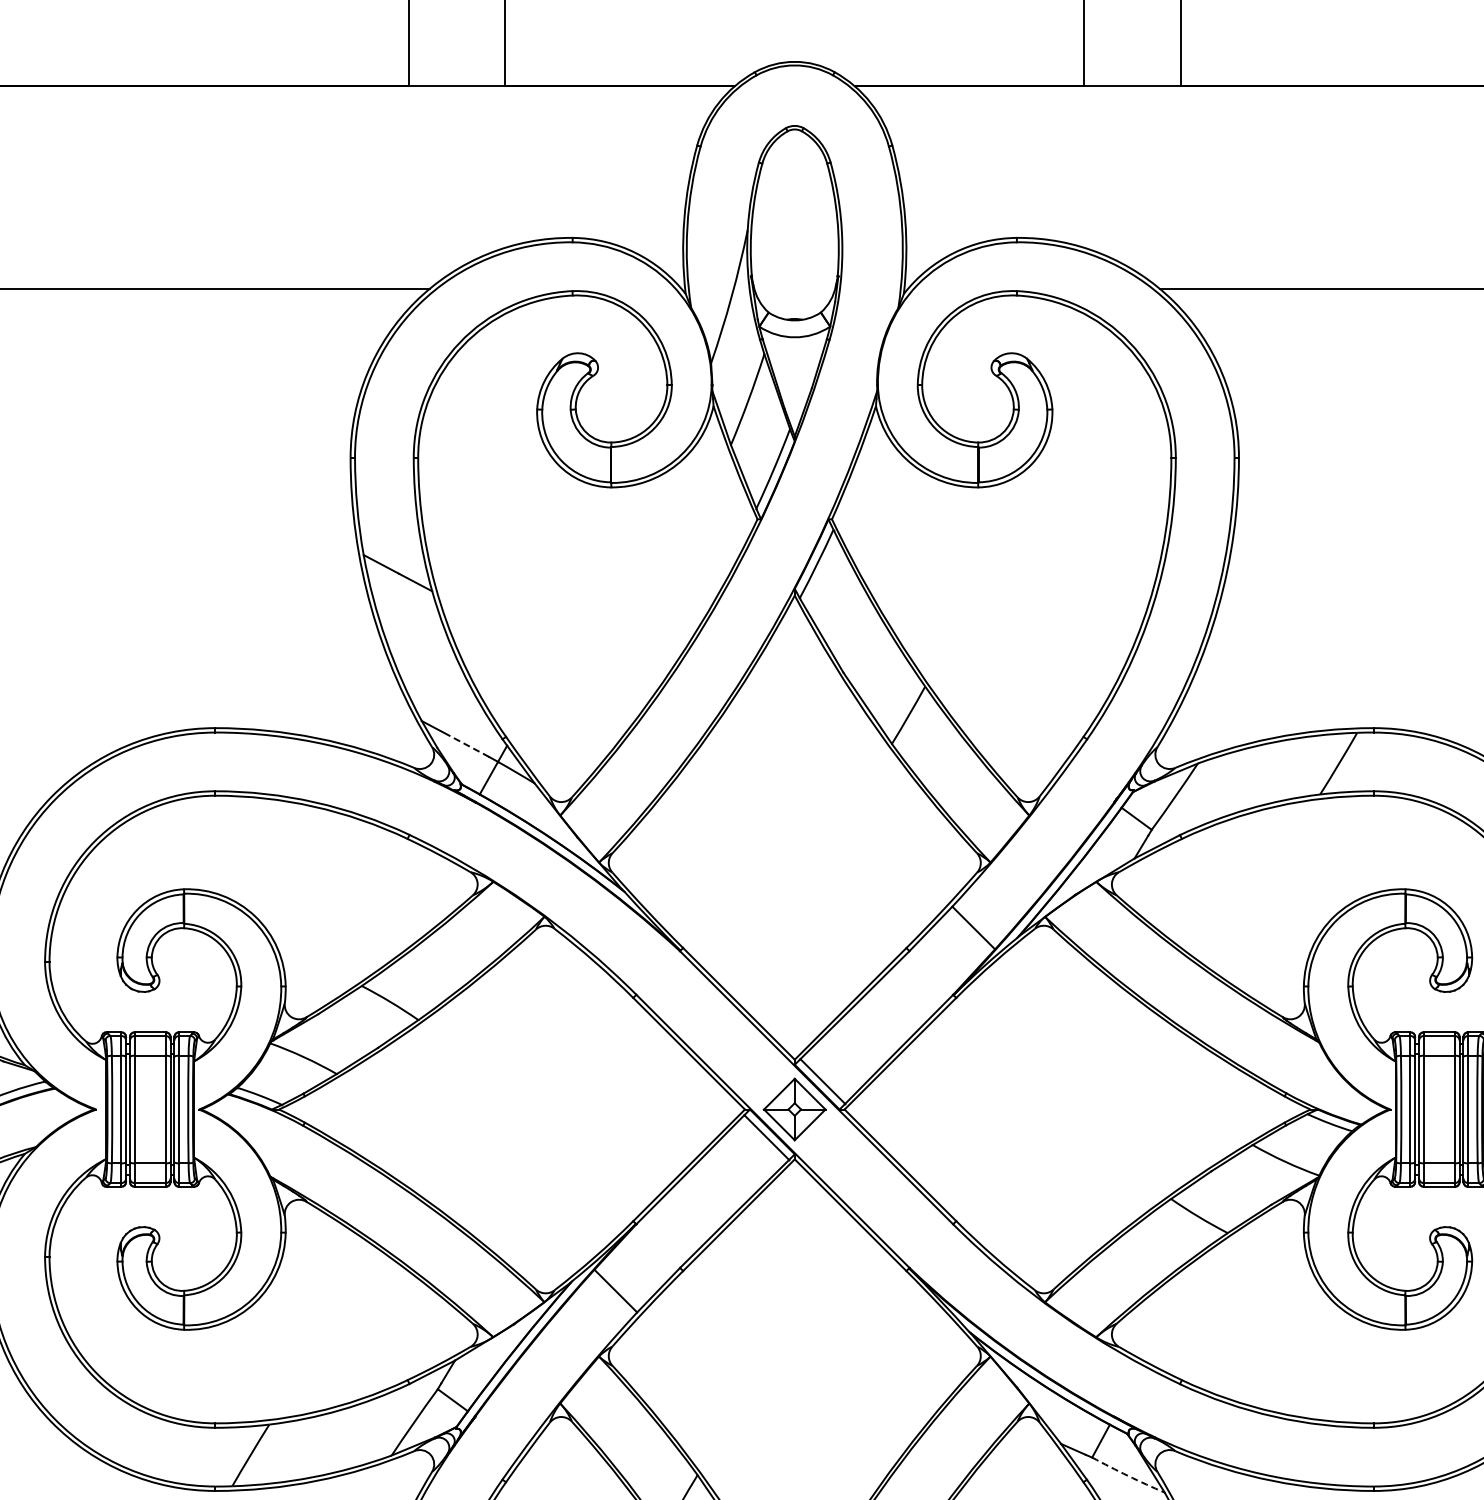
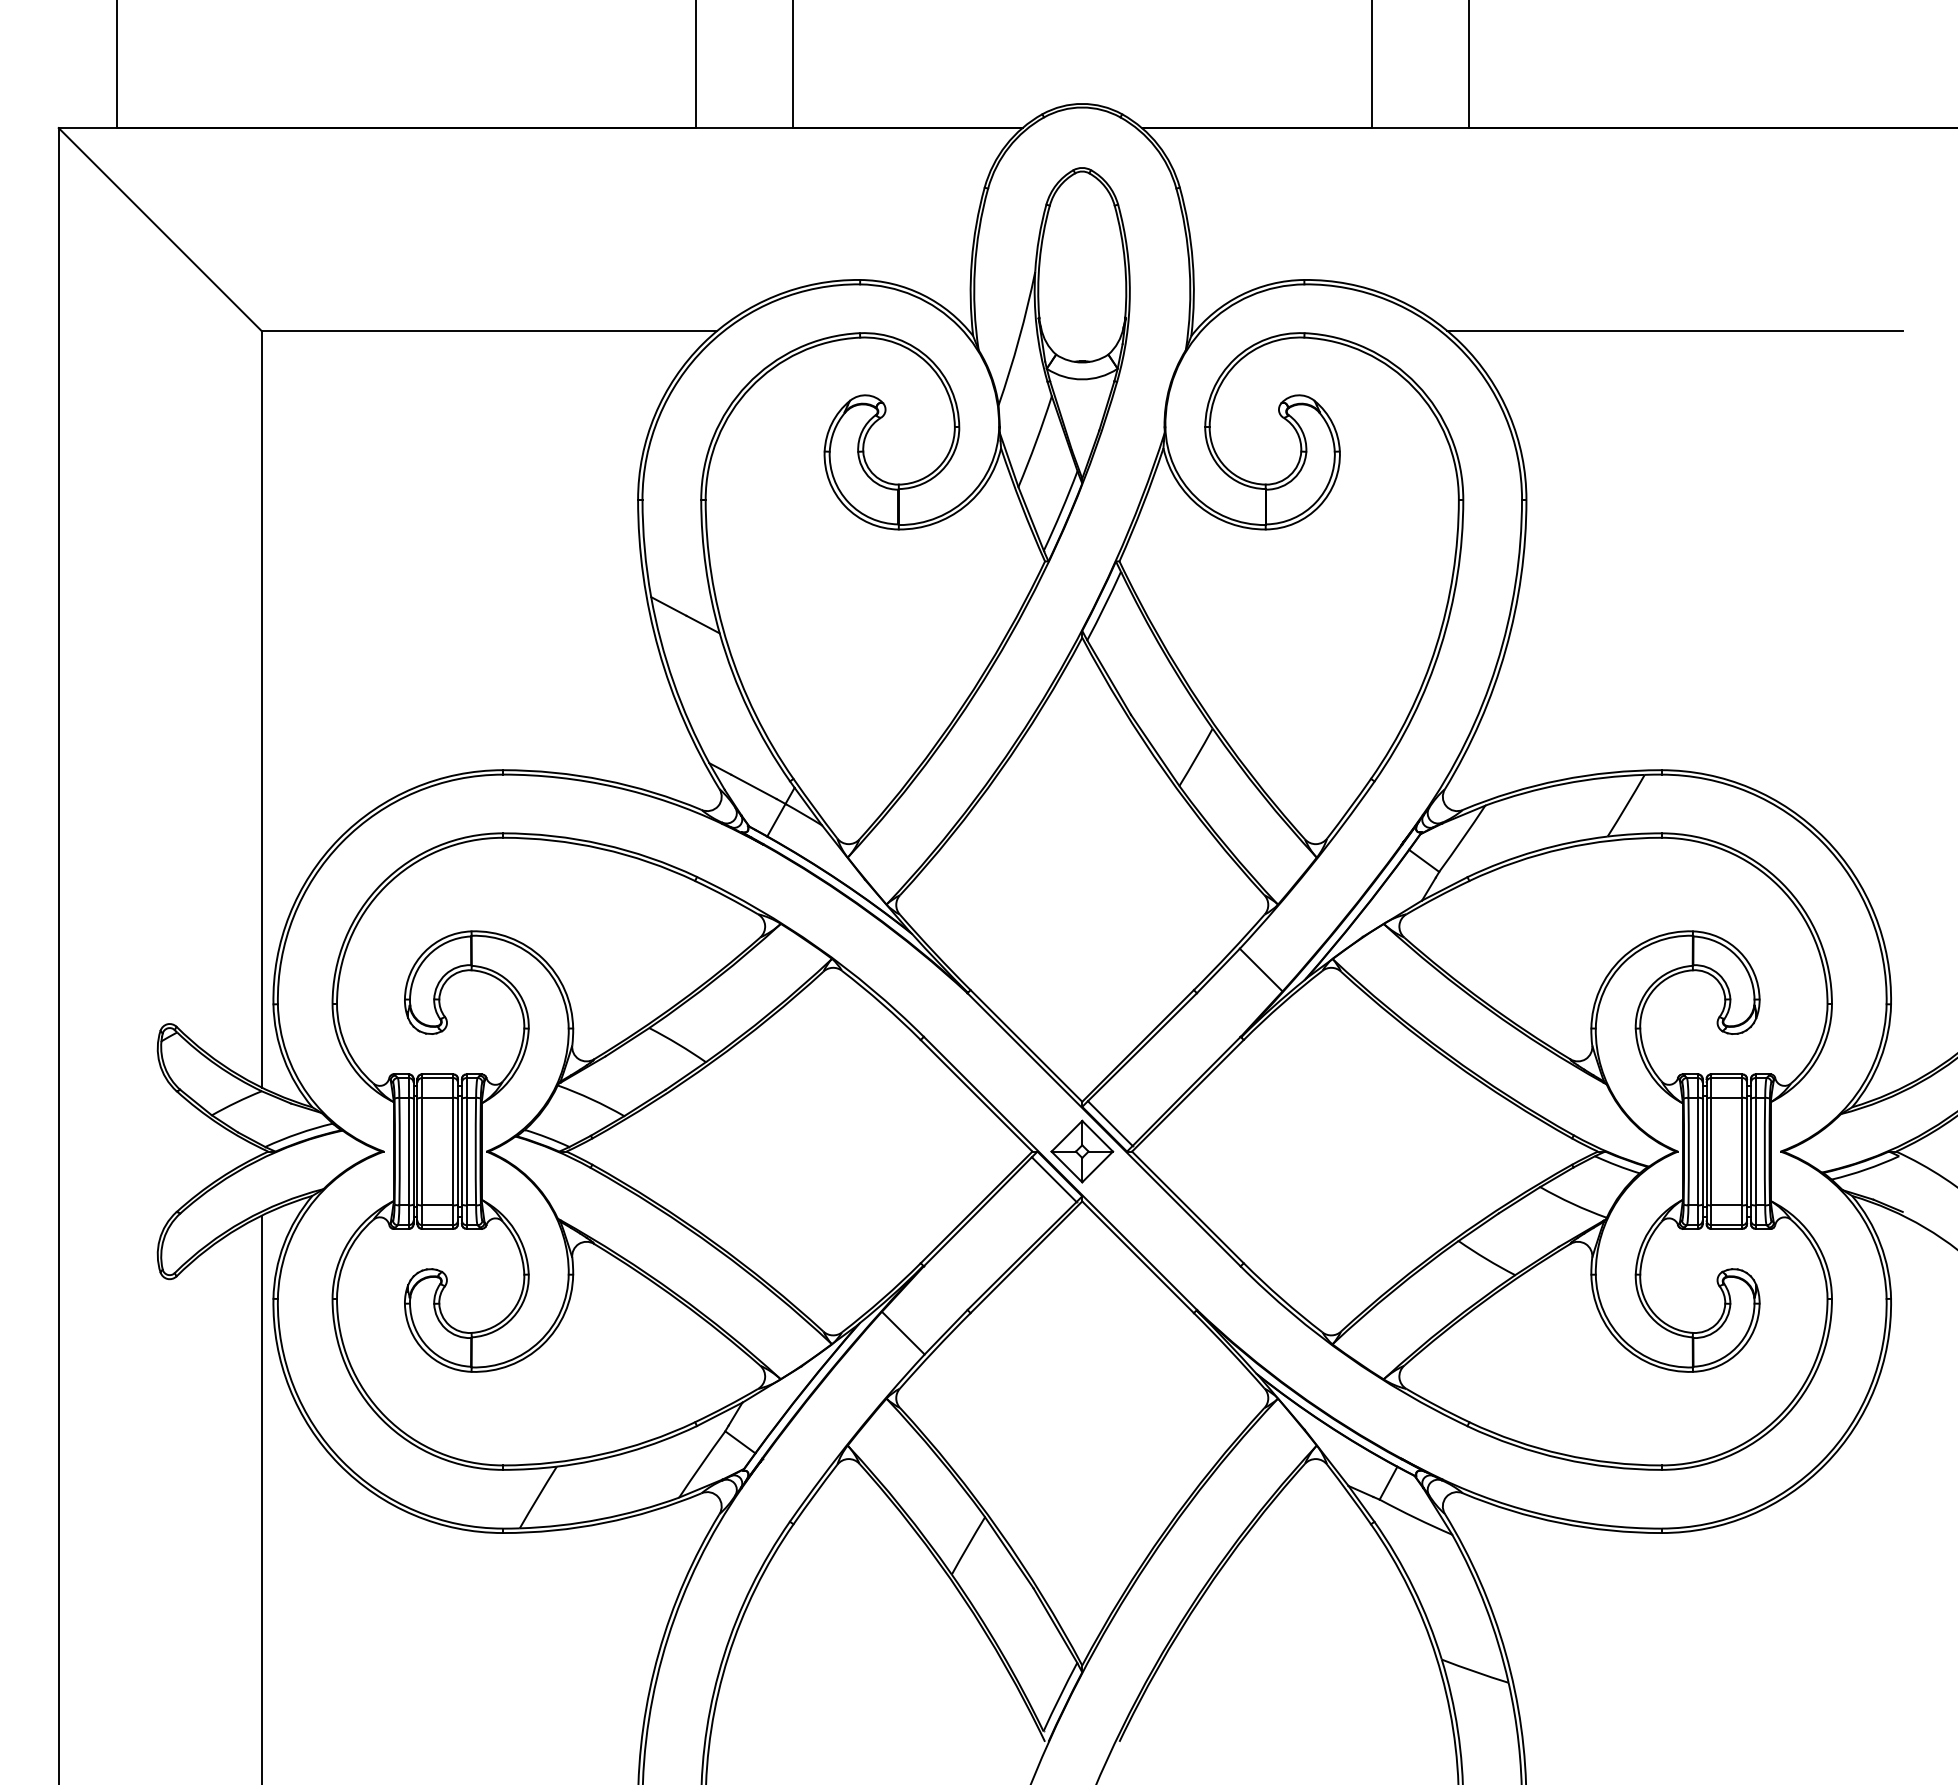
line: (466, 744) -> (753, 786), dashed -> solid
arc: (1128, 1476) -> (1415, 1518), dashed -> solid

